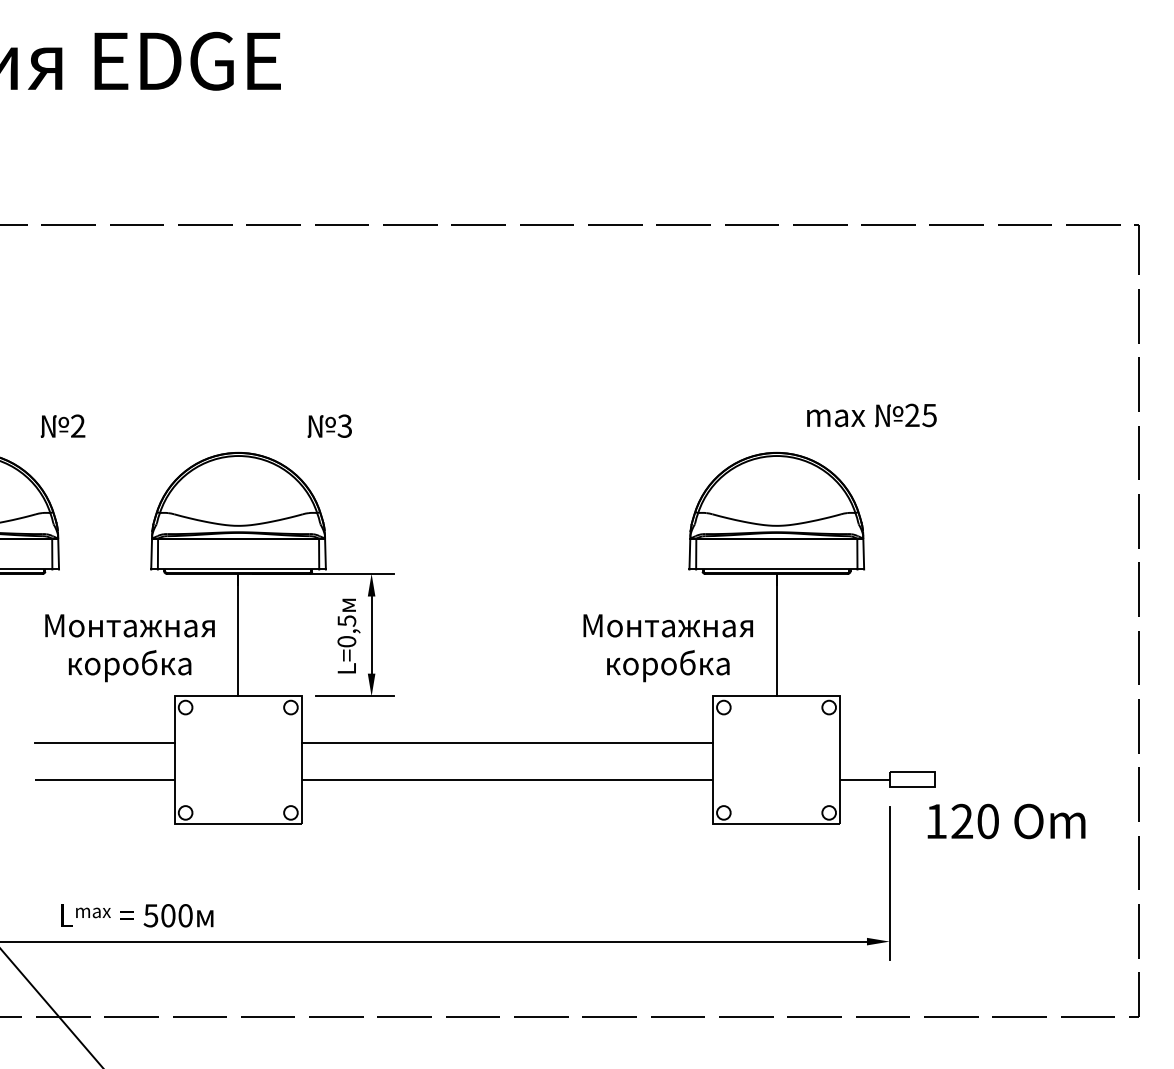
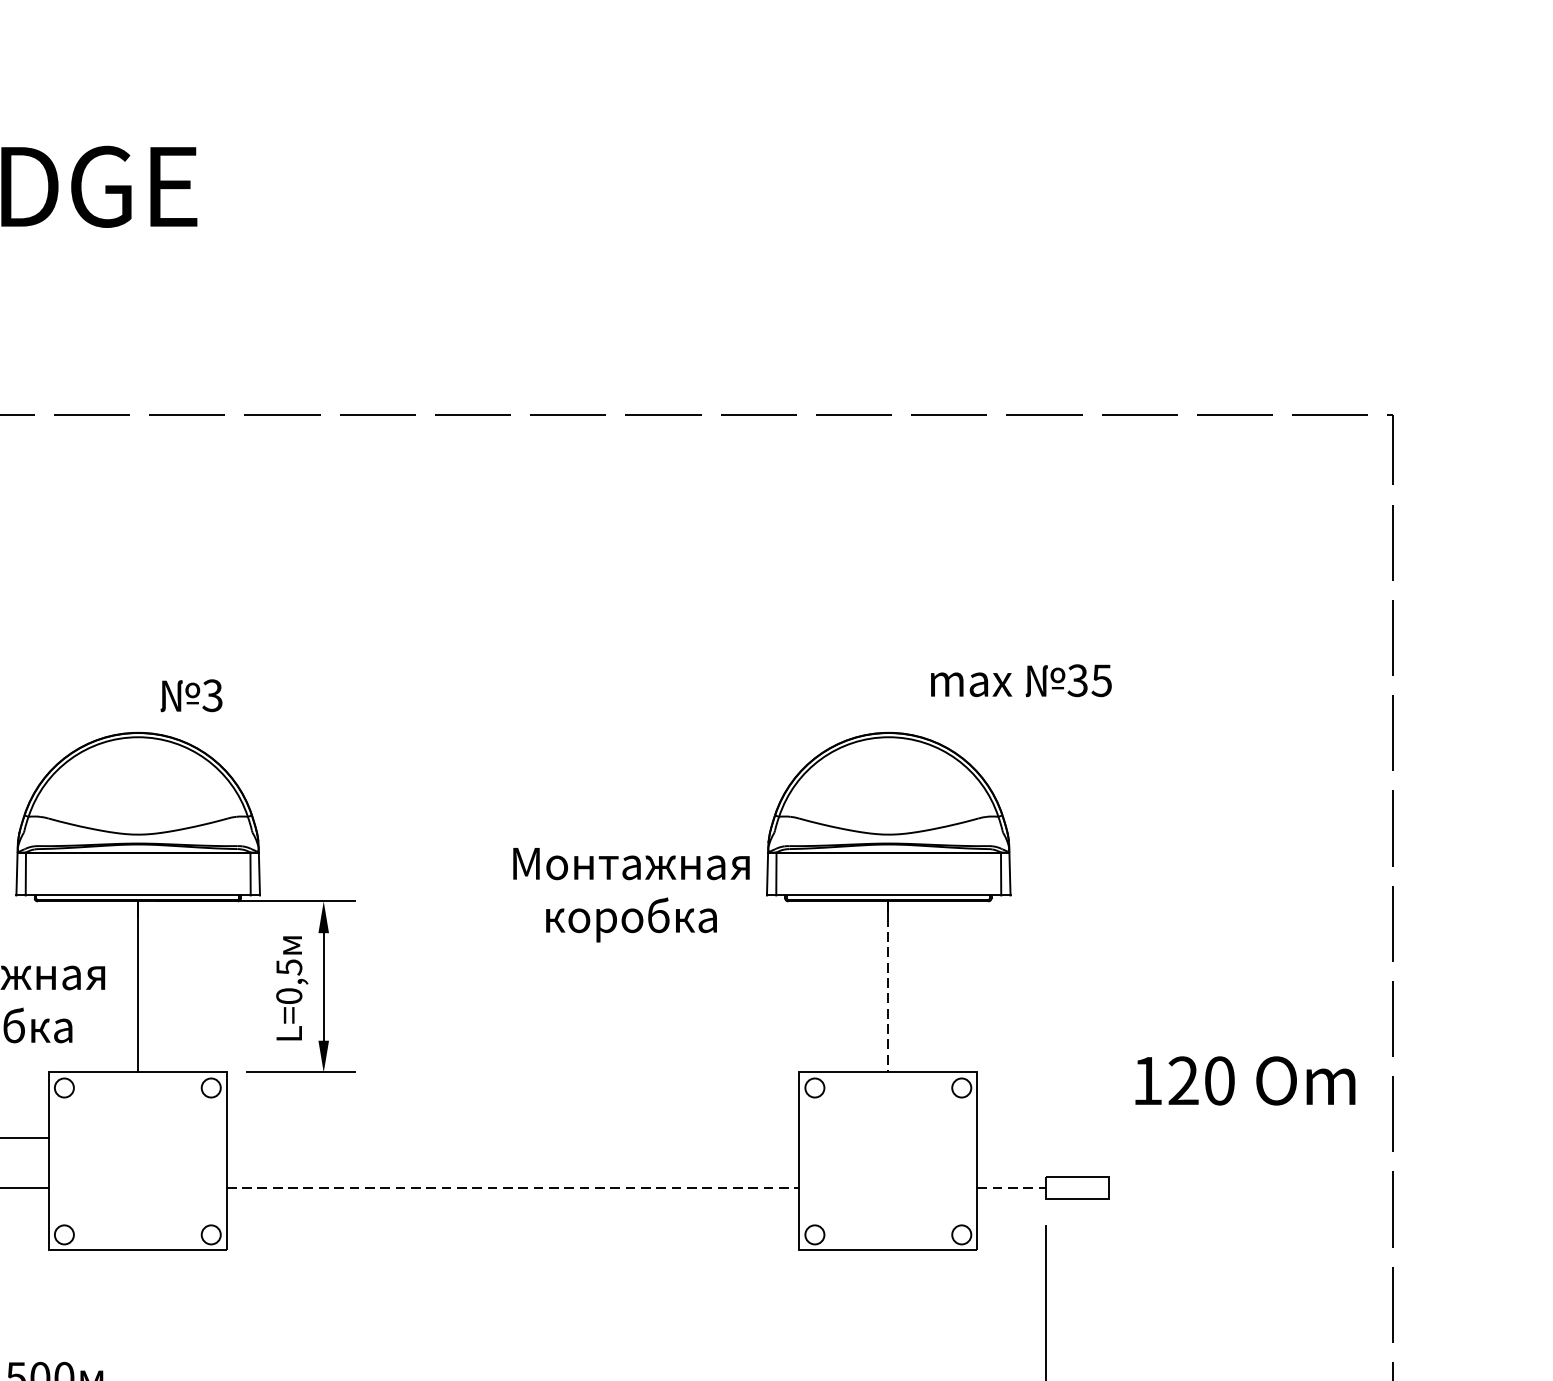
text: (912, 415) -> (1077, 680), 25 -> 35
text: (329, 425) -> (191, 694), moved
line: (776, 635) -> (888, 987), solid -> dashed
text: (667, 648) -> (630, 895), moved
line: (507, 743) -> (513, 1138), removed
line: (507, 779) -> (513, 1188), solid -> dashed
line: (865, 779) -> (1012, 1188), solid -> dashed
text: (1006, 821) -> (1245, 1080), moved

